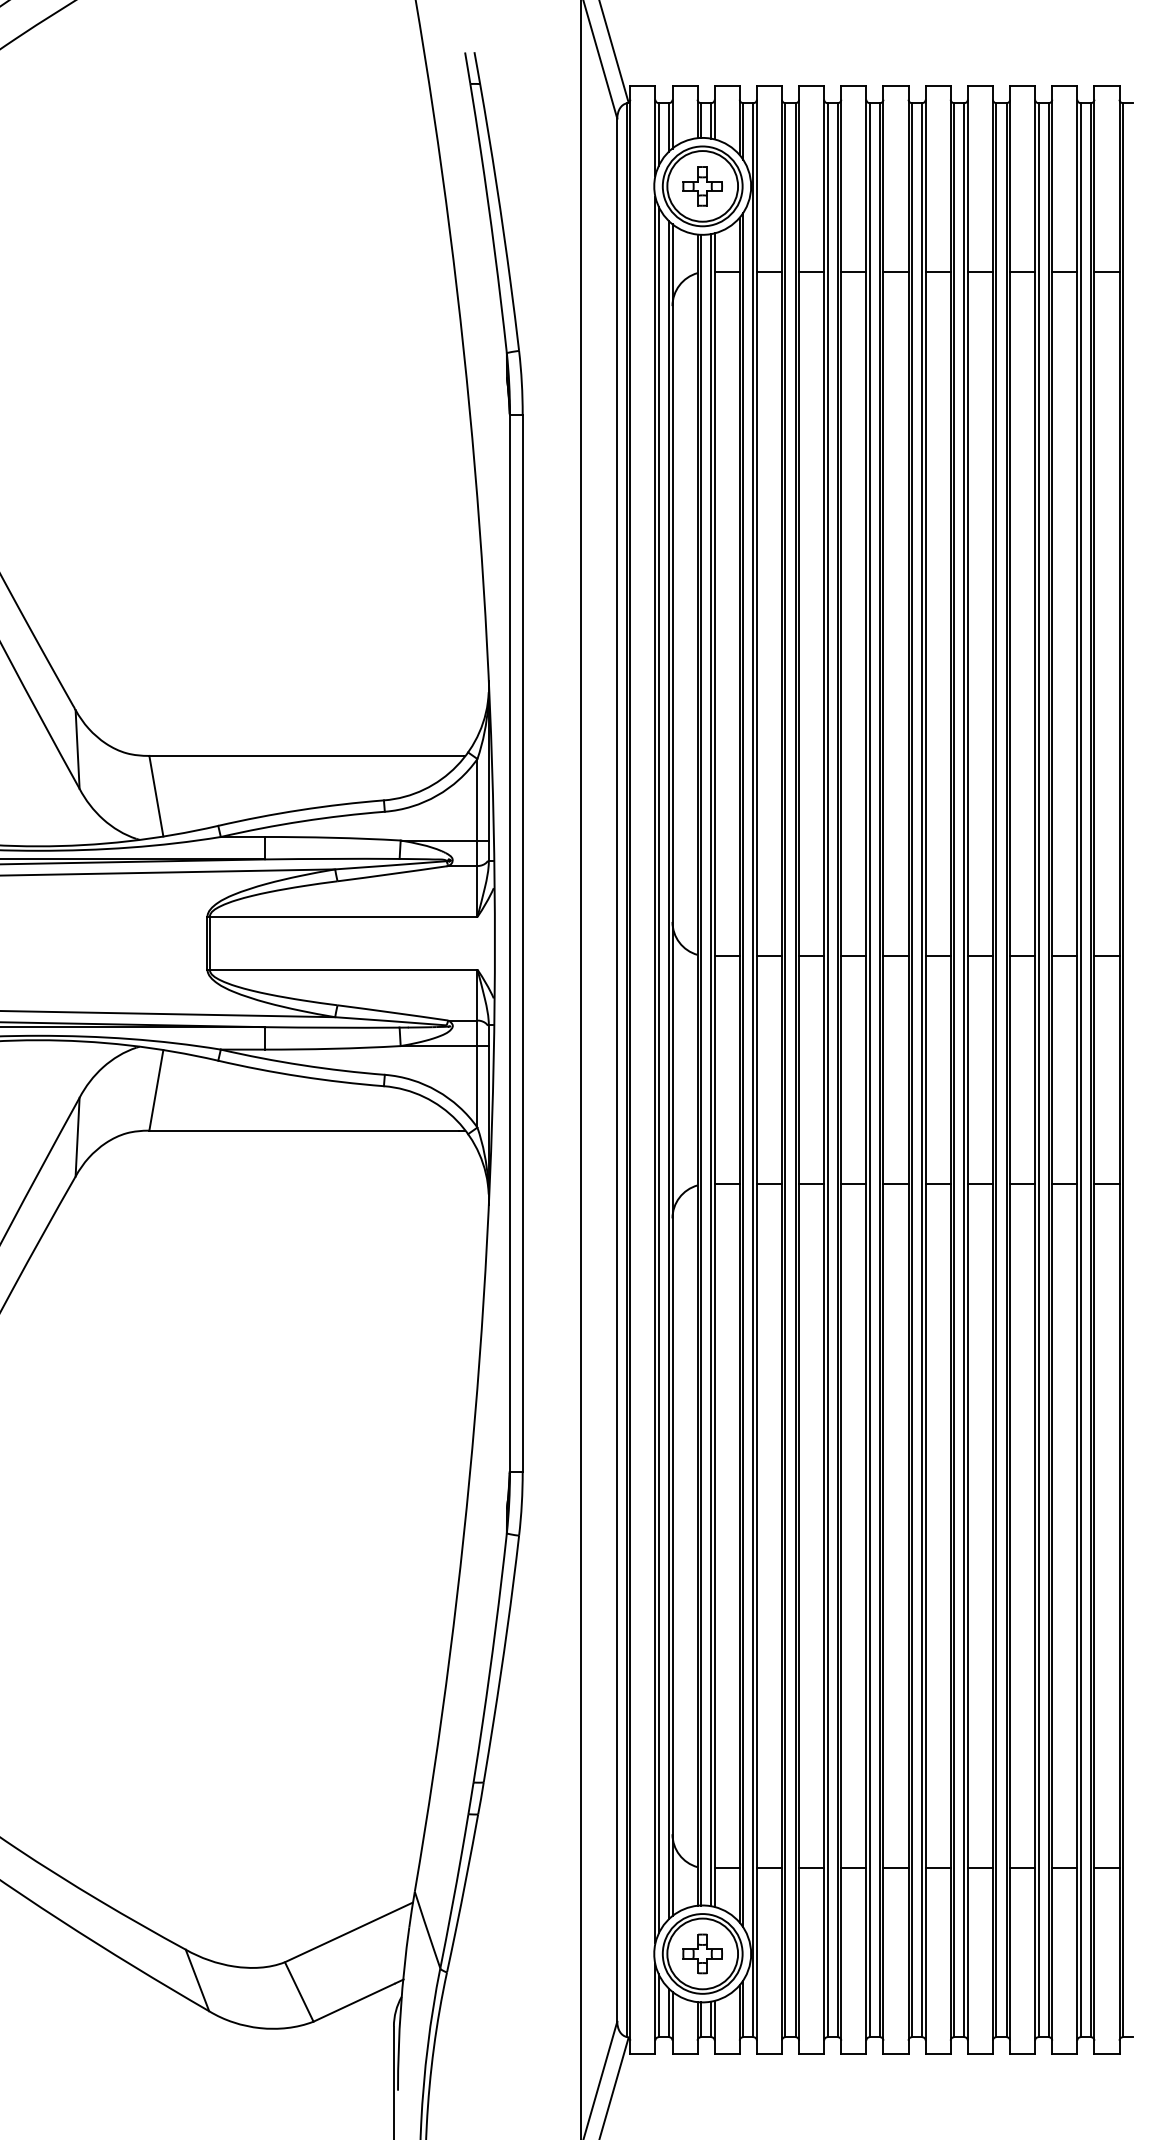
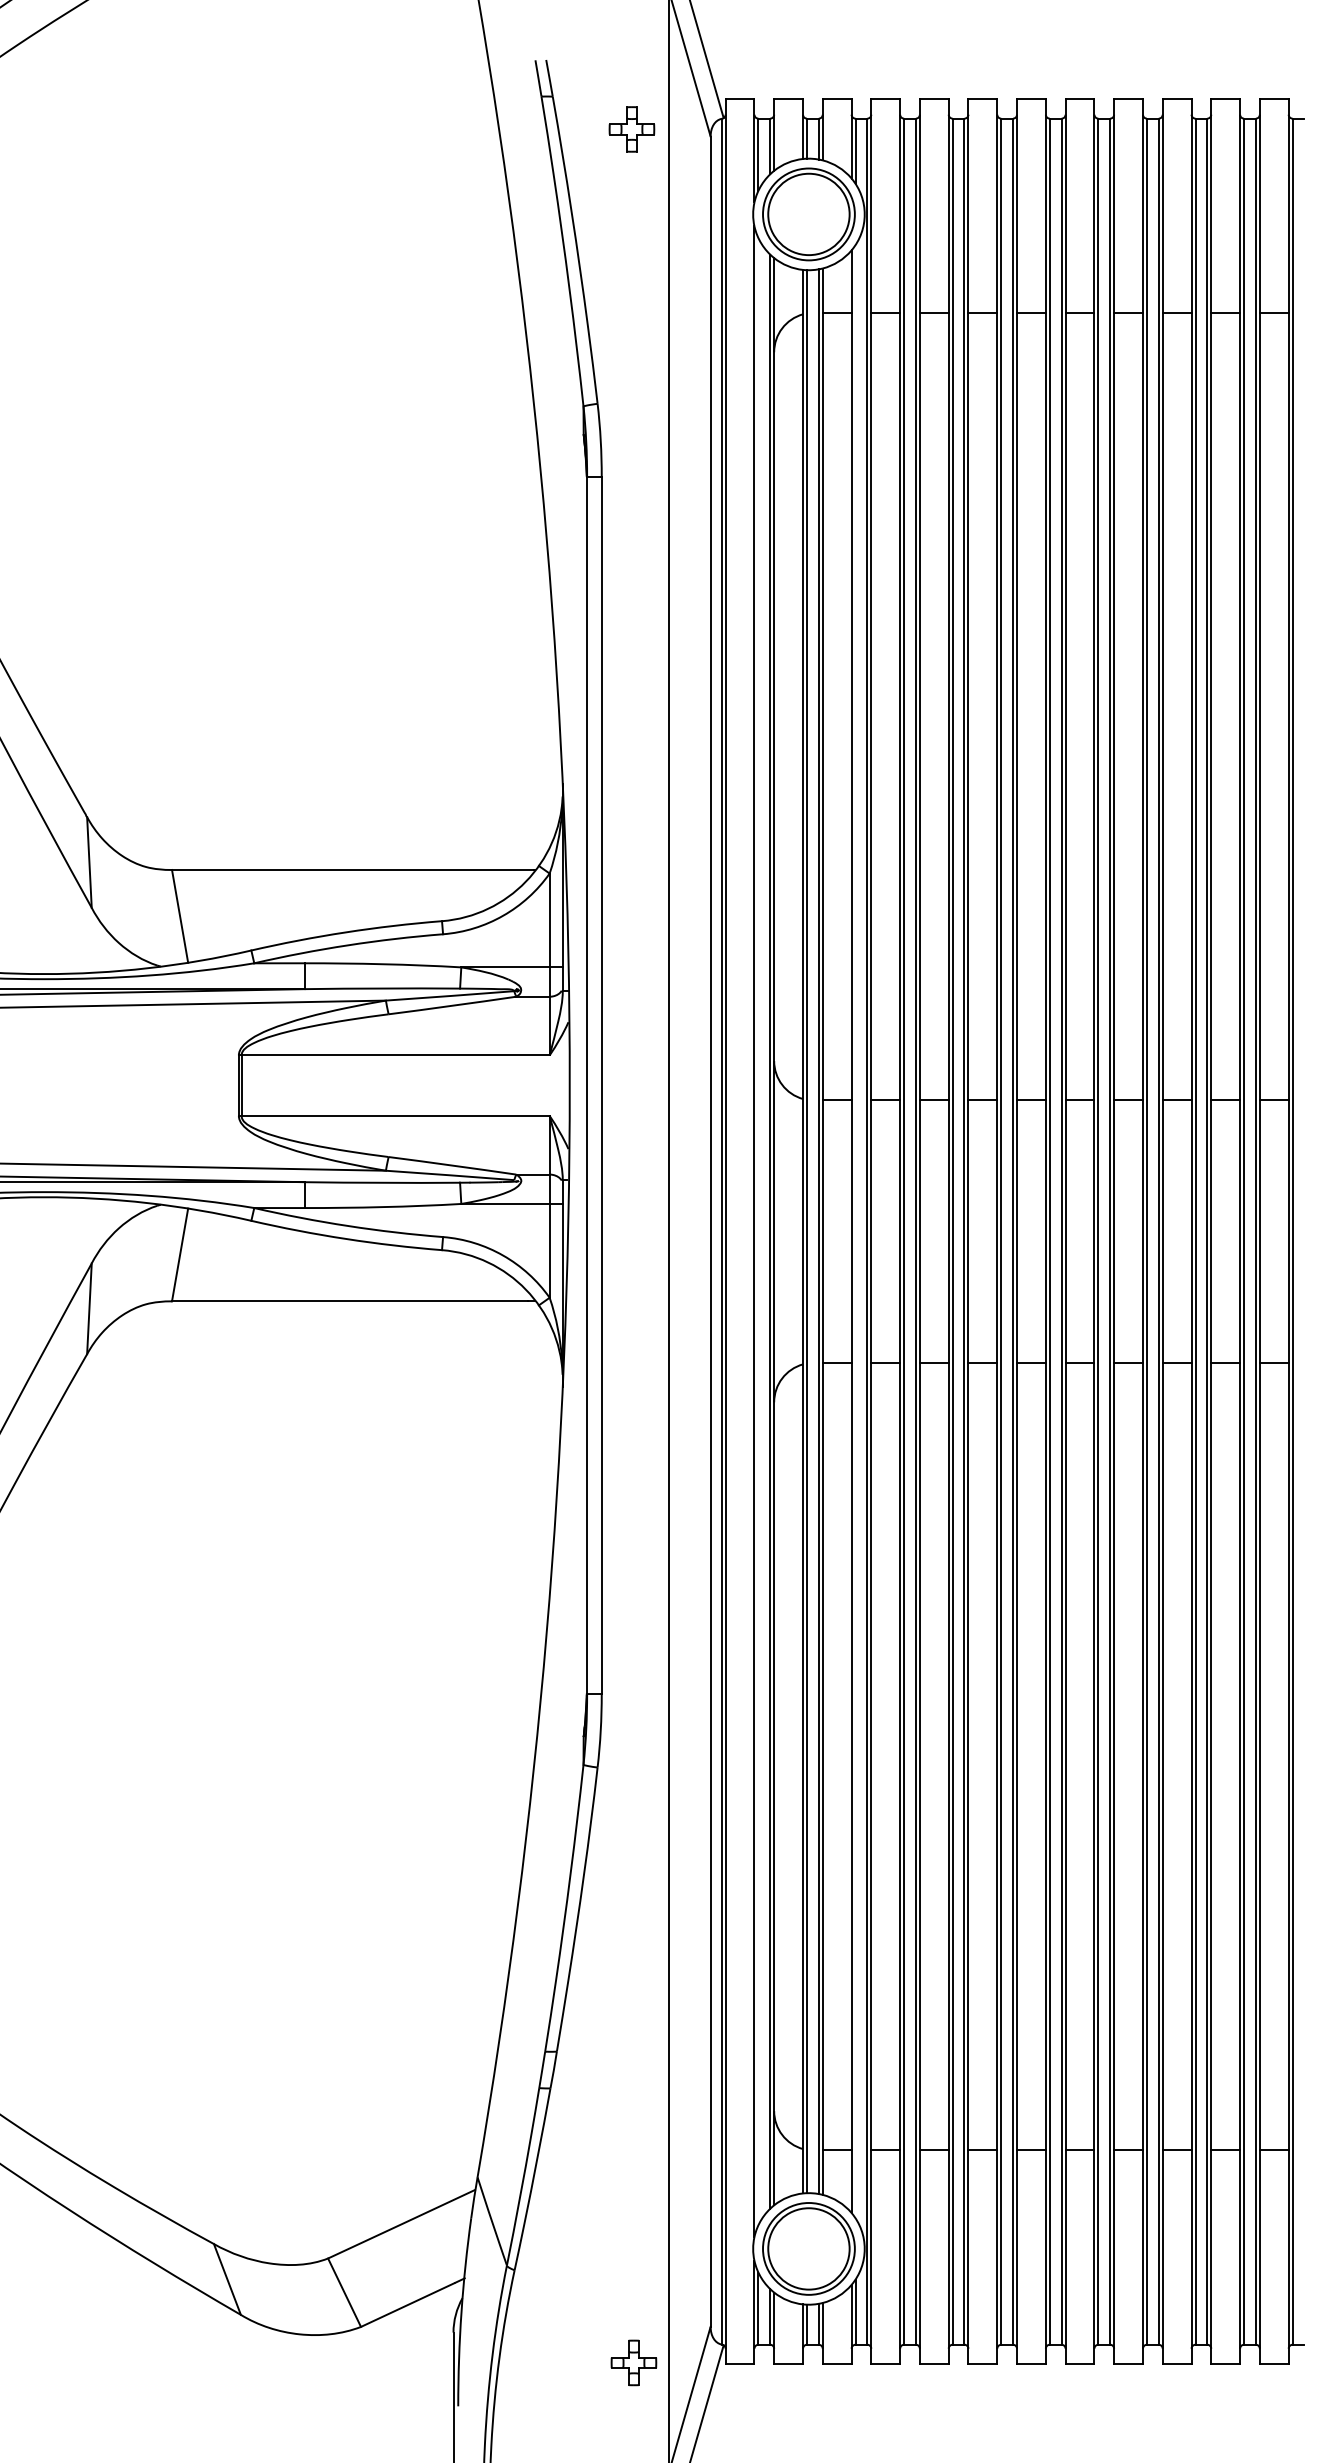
part: (702, 186) -> (631, 129), moved
line: (658, 1070) -> (758, 1231), removed
line: (743, 1070) -> (855, 1231), removed
part: (702, 1953) -> (633, 2362), moved

